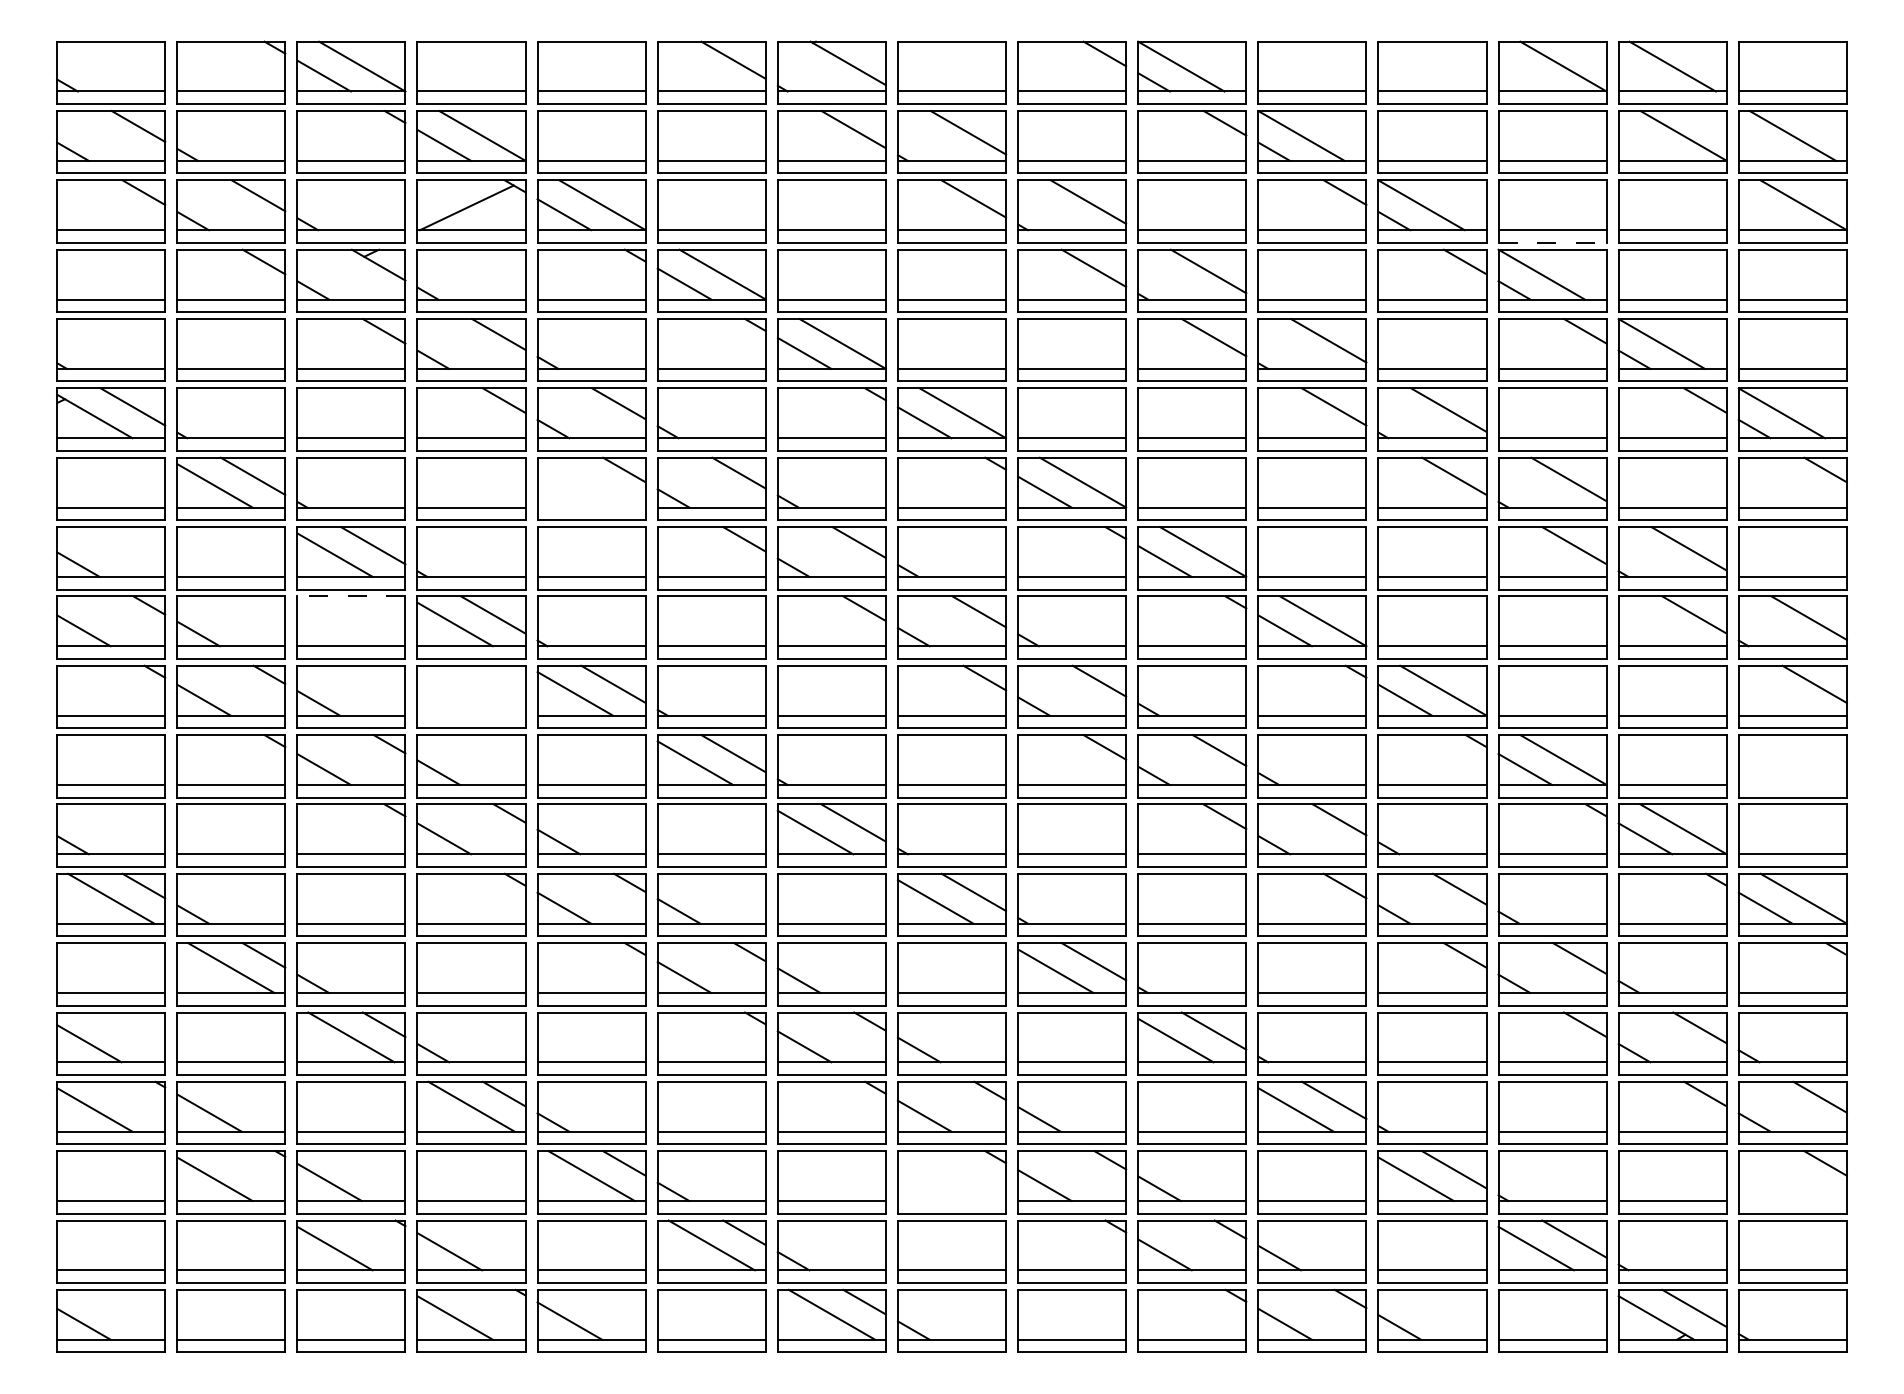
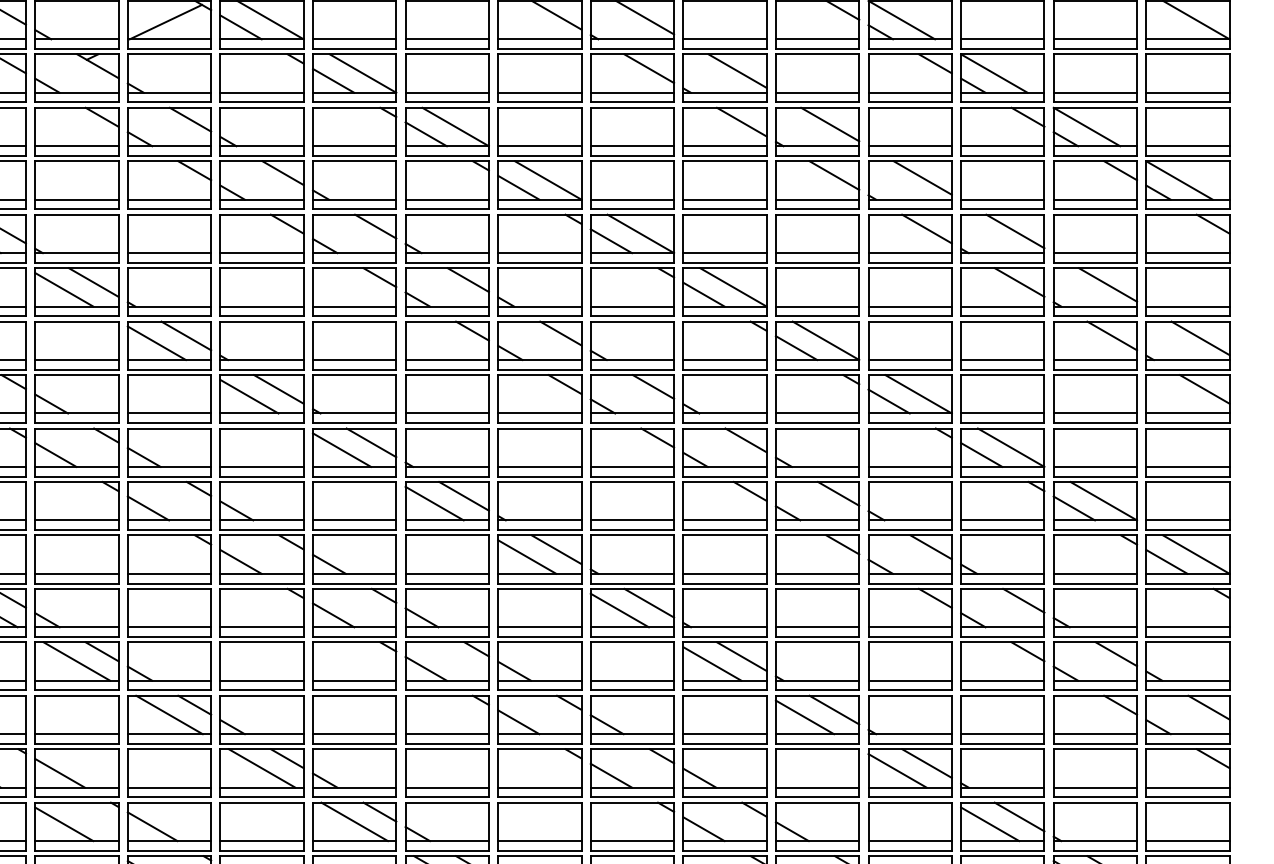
line: (1553, 242) -> (1003, 48), dashed -> solid
line: (591, 507) -> (261, 253), added
line: (350, 596) -> (76, 321), dashed -> solid
line: (471, 715) -> (169, 413), added
line: (1792, 784) -> (1187, 466), added
line: (951, 1200) -> (539, 787), added
line: (1792, 1200) -> (1187, 787), added

